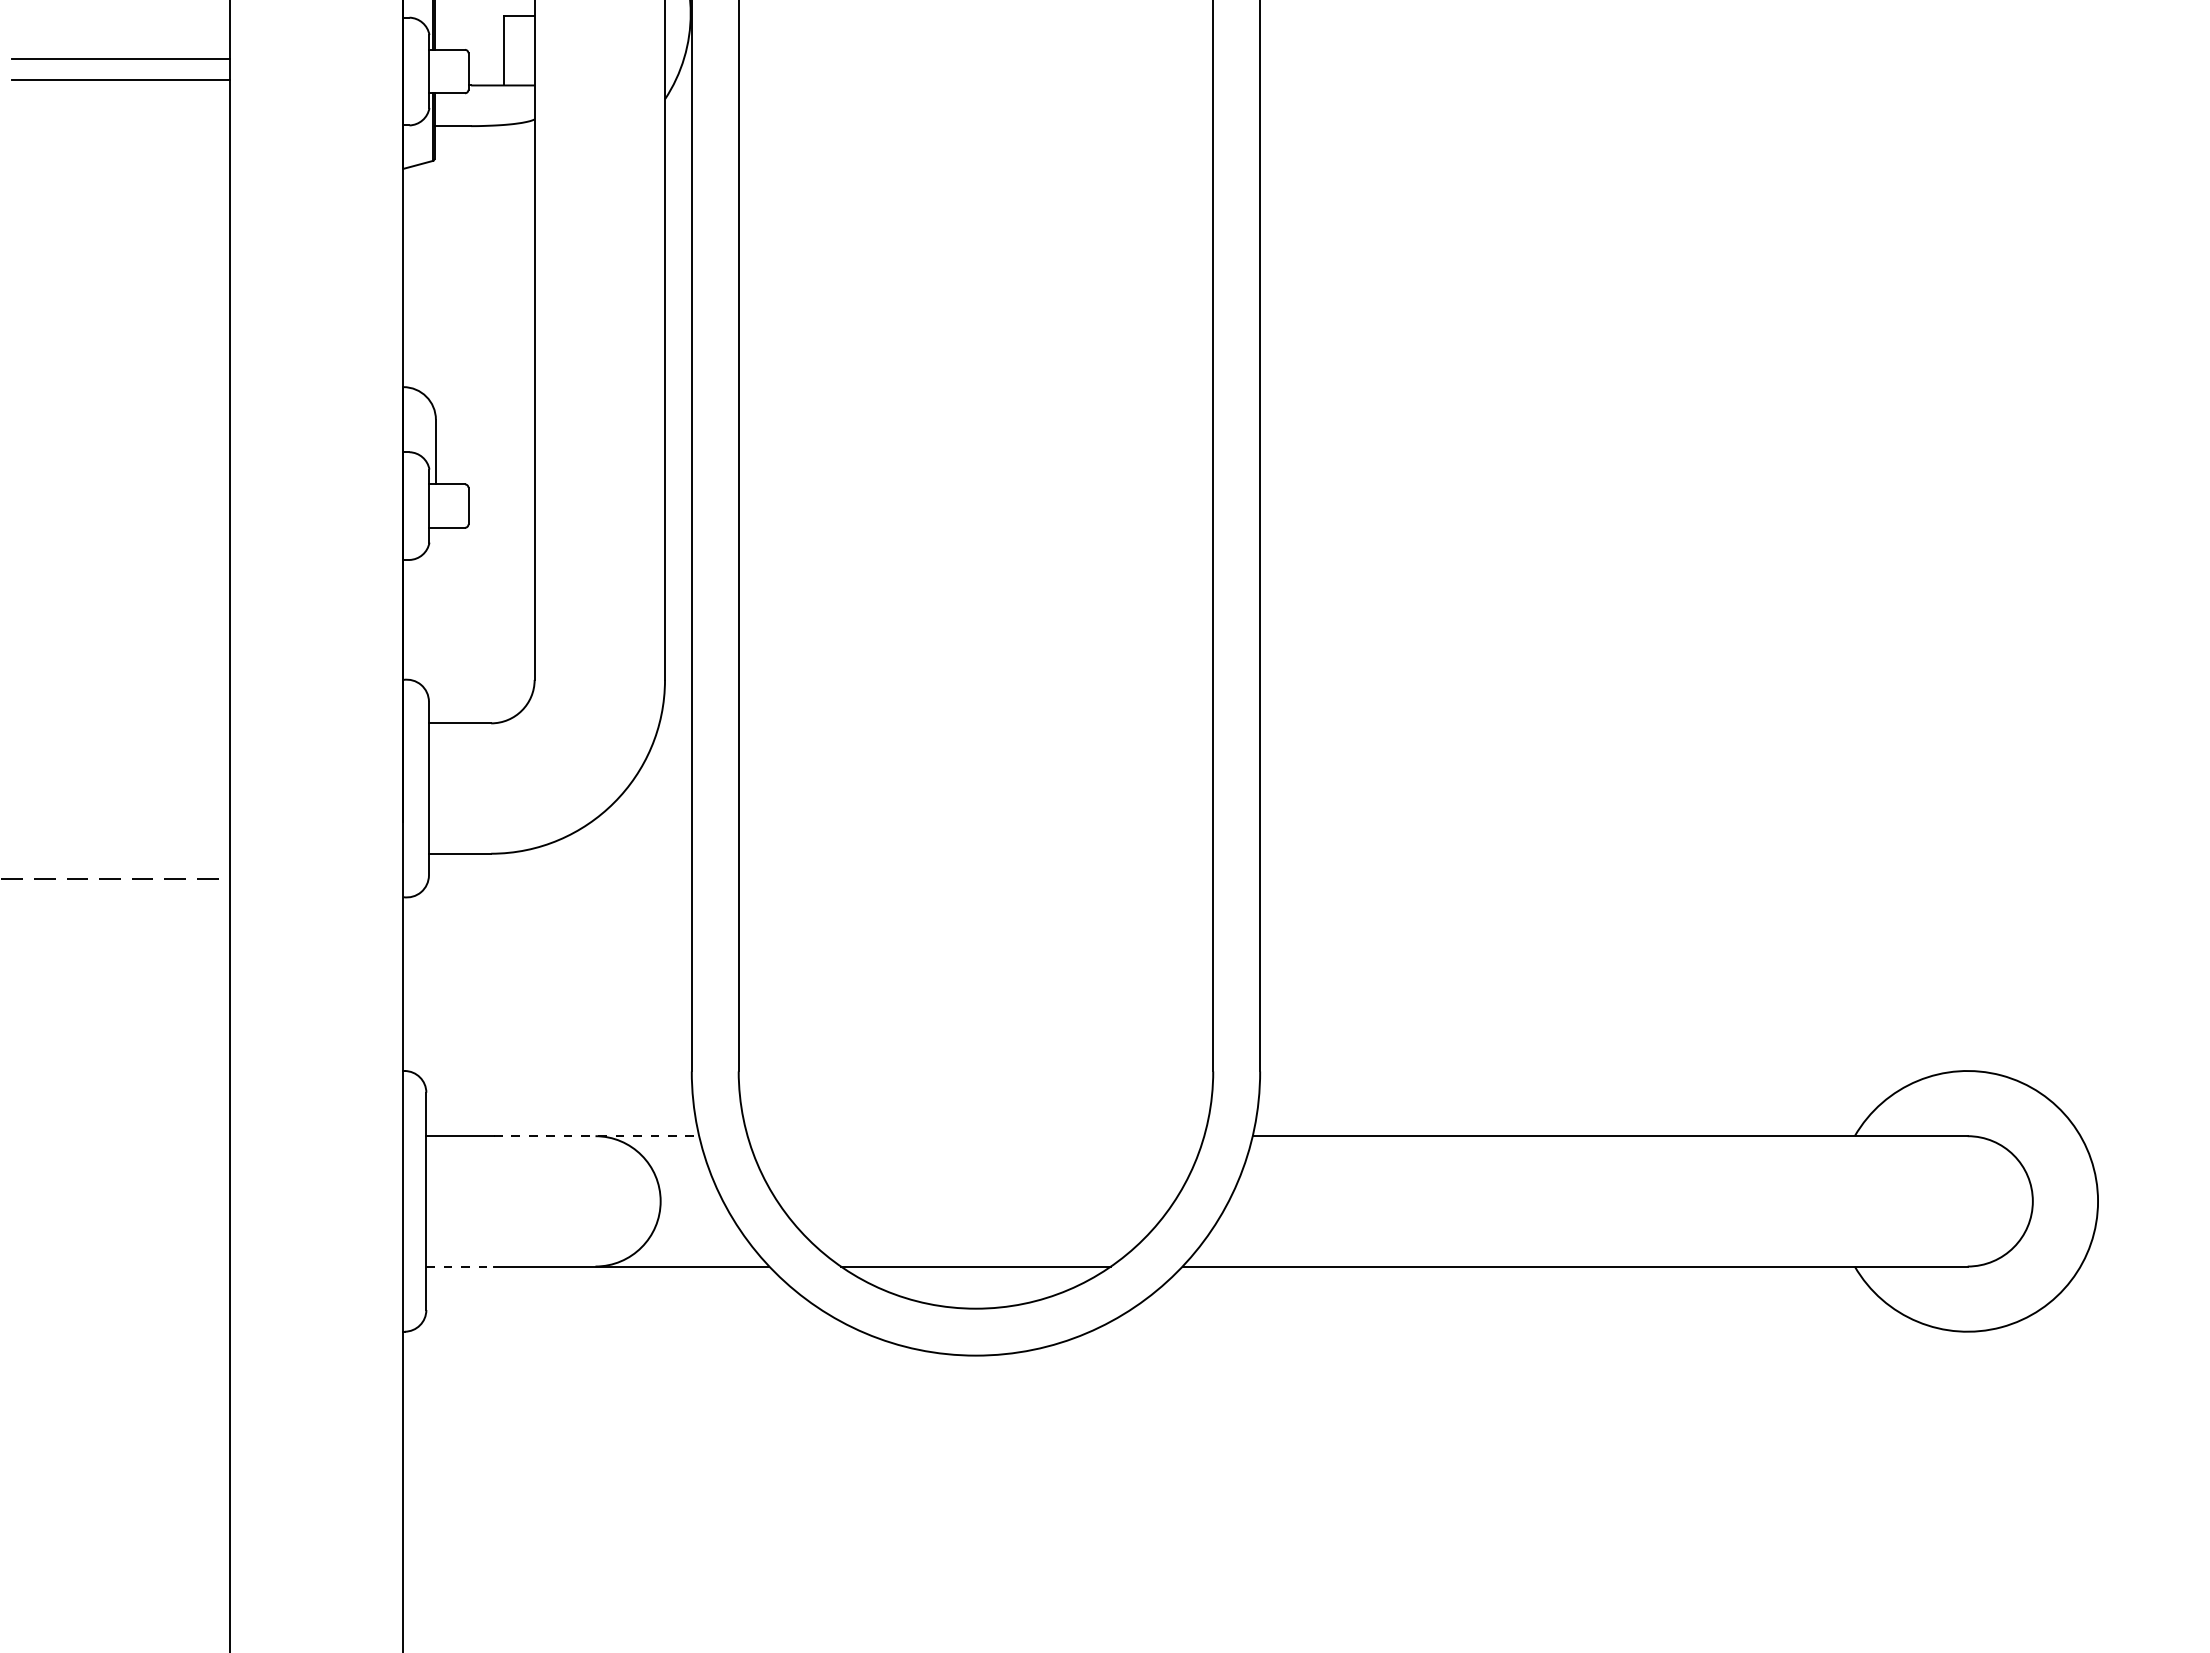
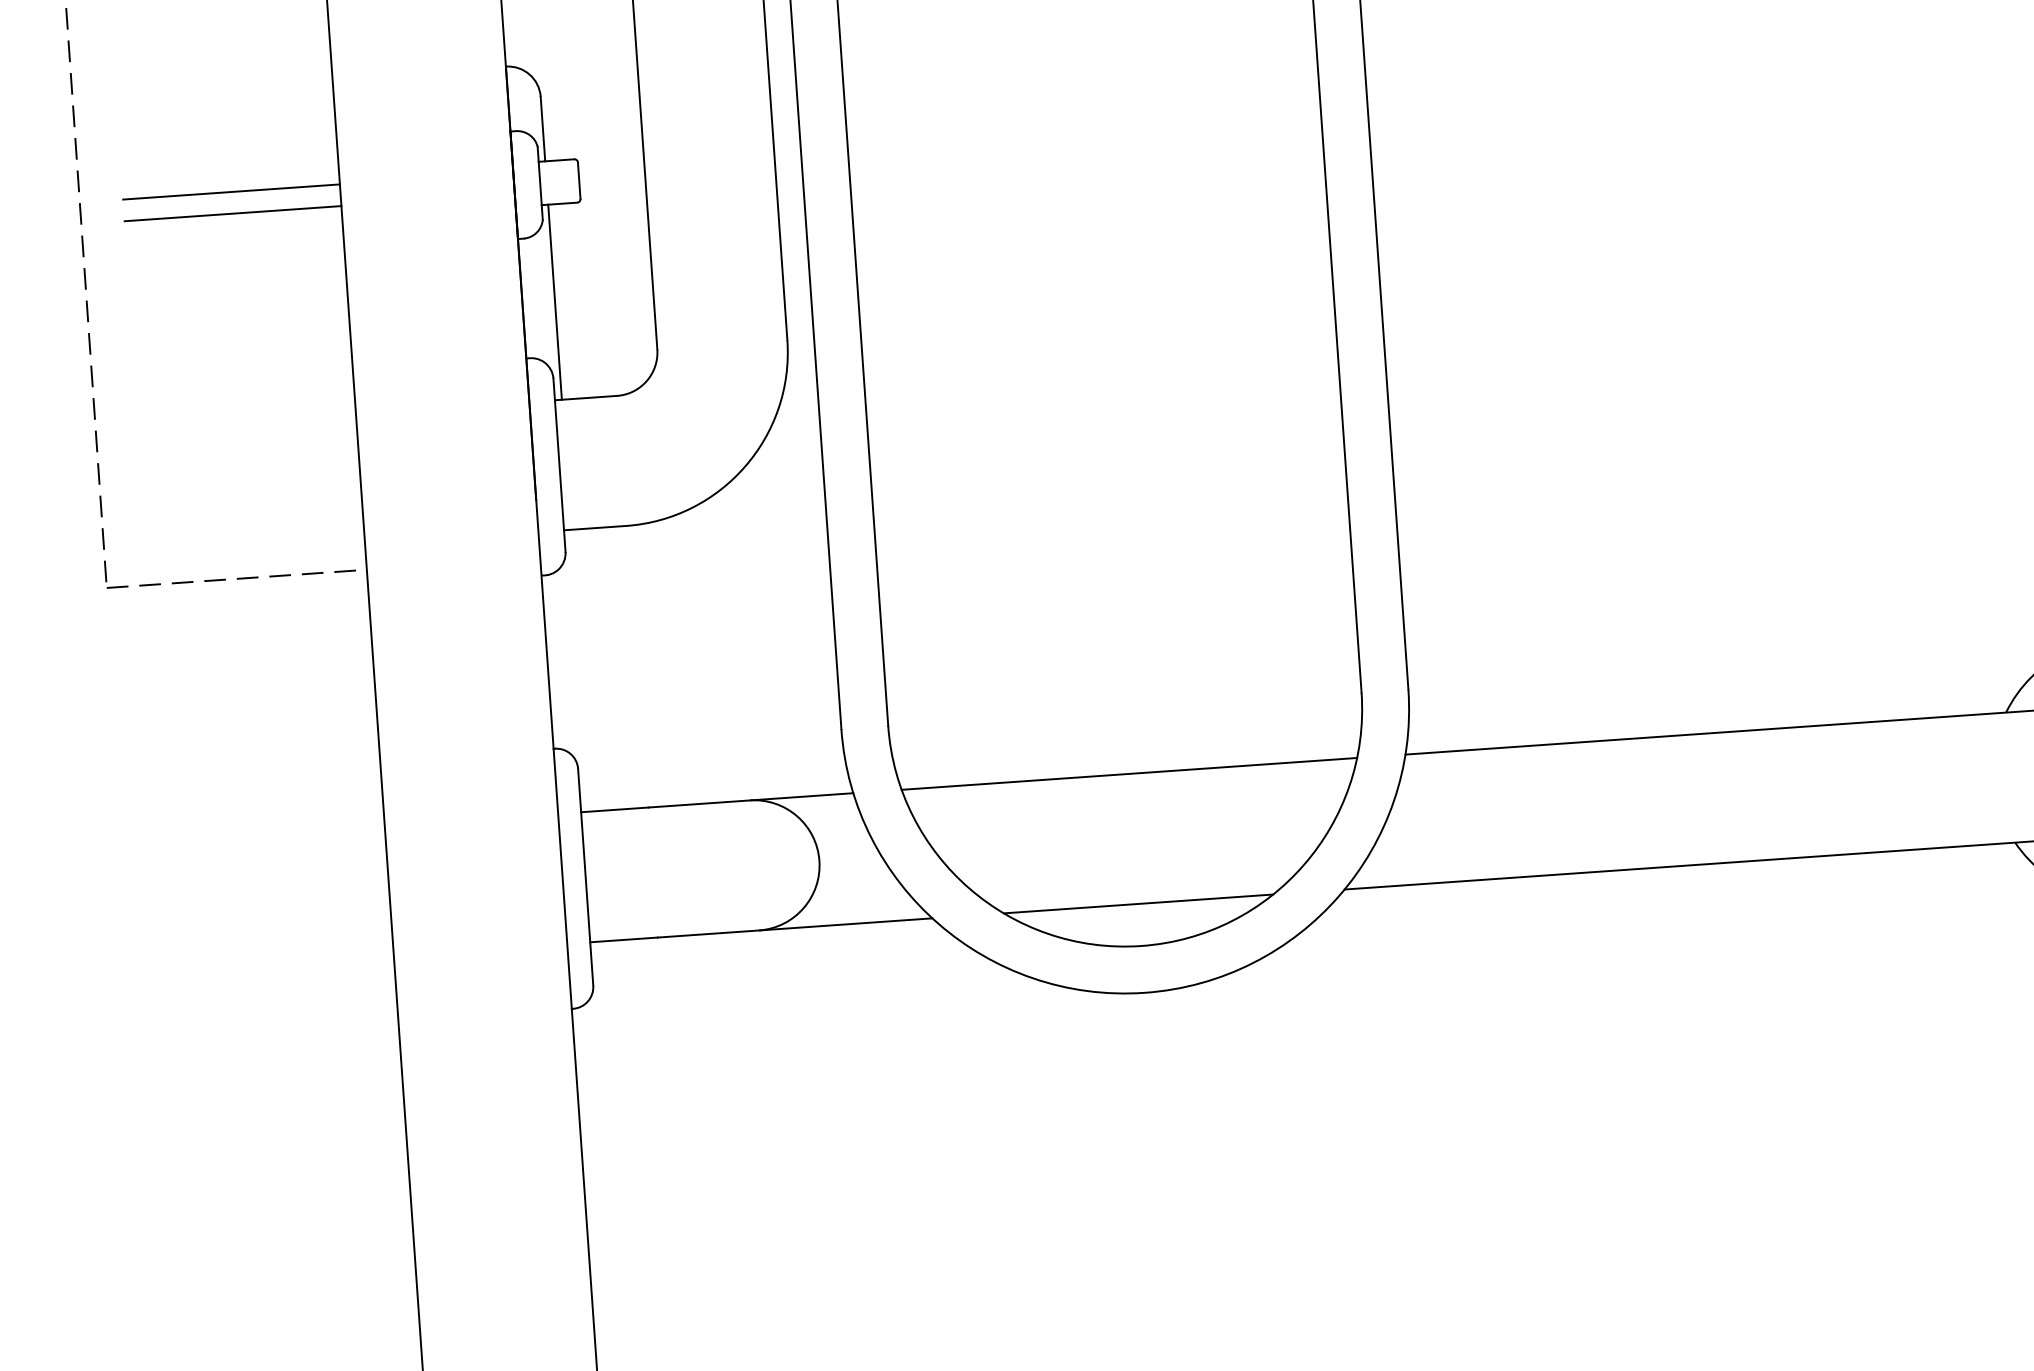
line: (120, 493) -> (231, 192), added
line: (120, 514) -> (232, 213), added
line: (435, 625) -> (554, 302), added
line: (596, 1136) -> (750, 800), dashed -> solid
line: (975, 1136) -> (1128, 774), added
line: (460, 1266) -> (624, 939), dashed -> solid

